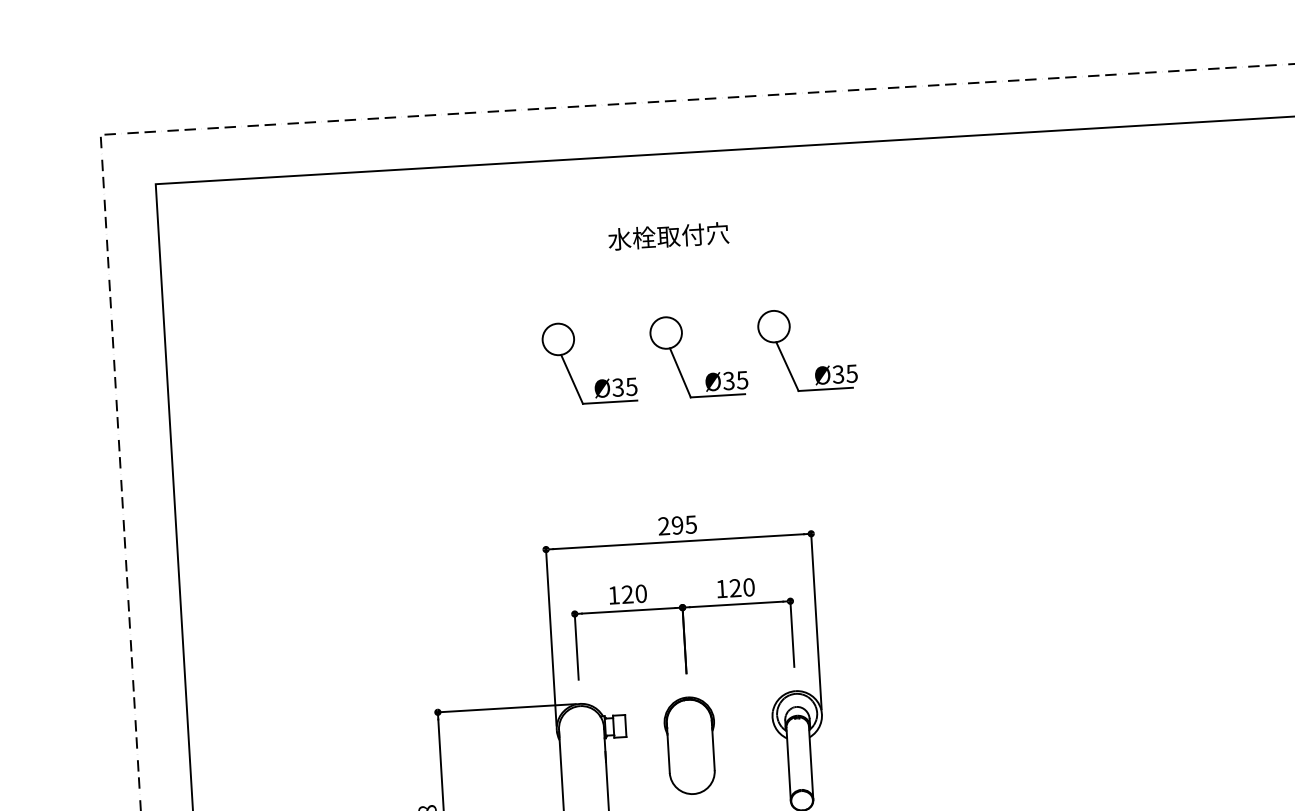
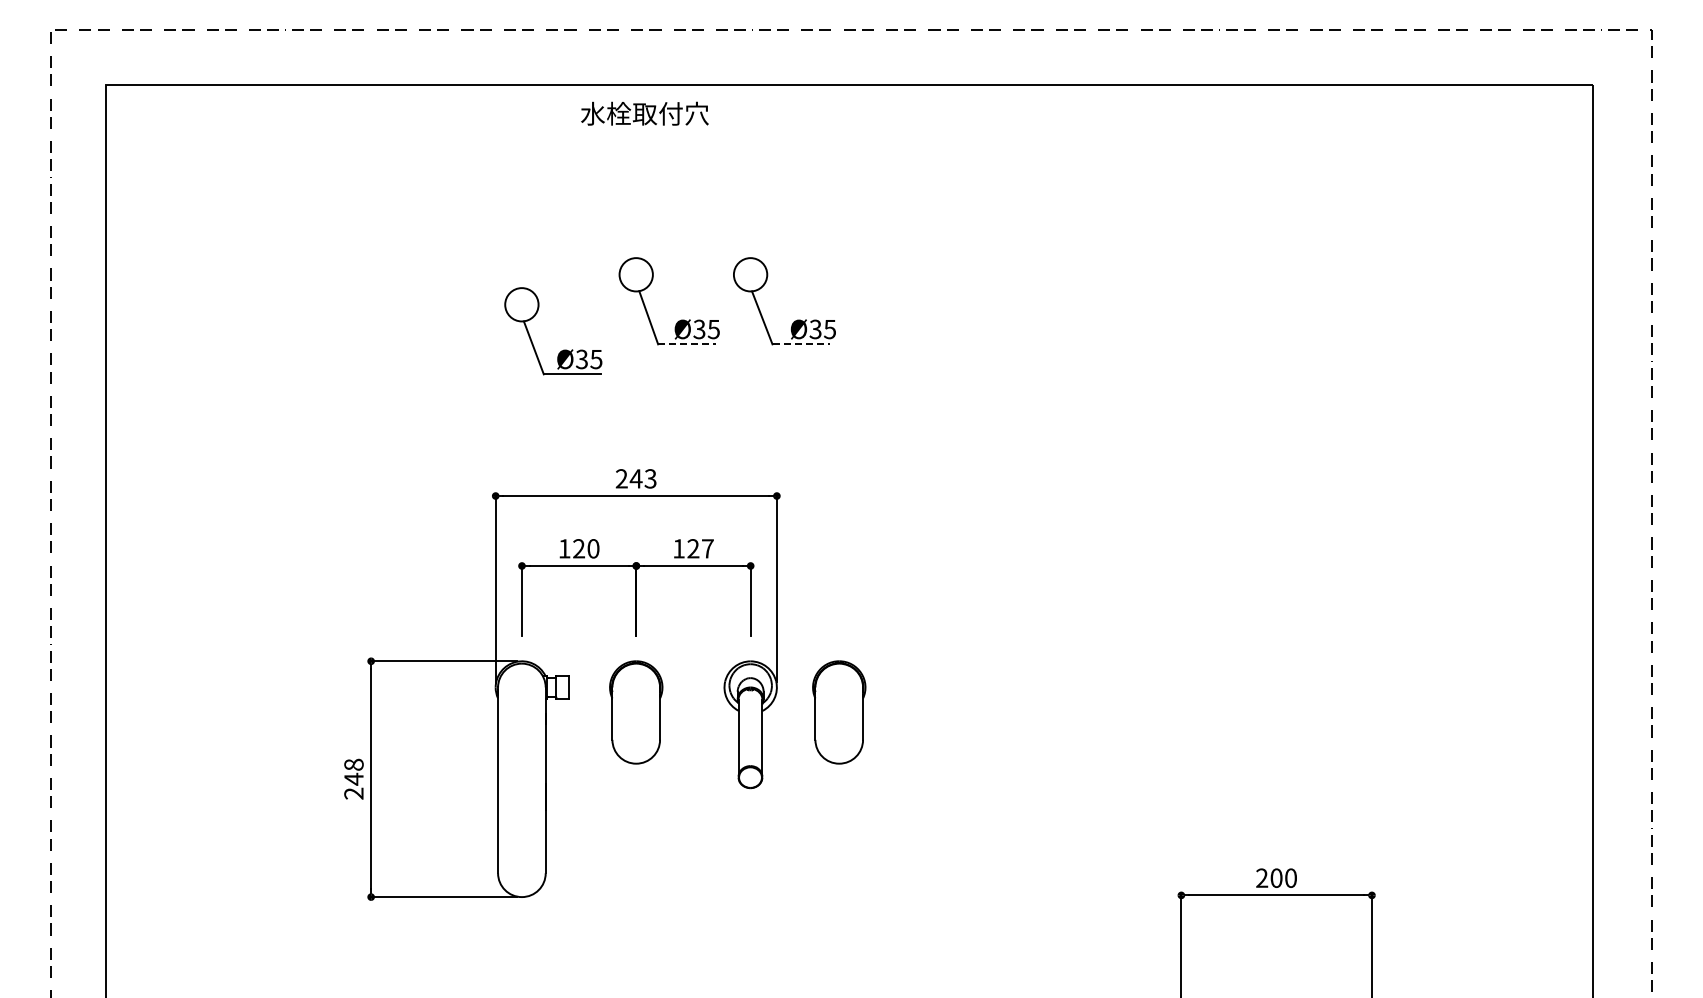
text: (668, 236) -> (644, 113), moved
part: (600, 379) -> (563, 349), moved
line: (825, 389) -> (801, 344), solid -> dashed
line: (717, 395) -> (686, 344), solid -> dashed
text: (683, 524) -> (642, 478), 295 -> 243
text: (748, 587) -> (707, 548), 120 -> 127
part: (882, 734) -> (839, 712), added

